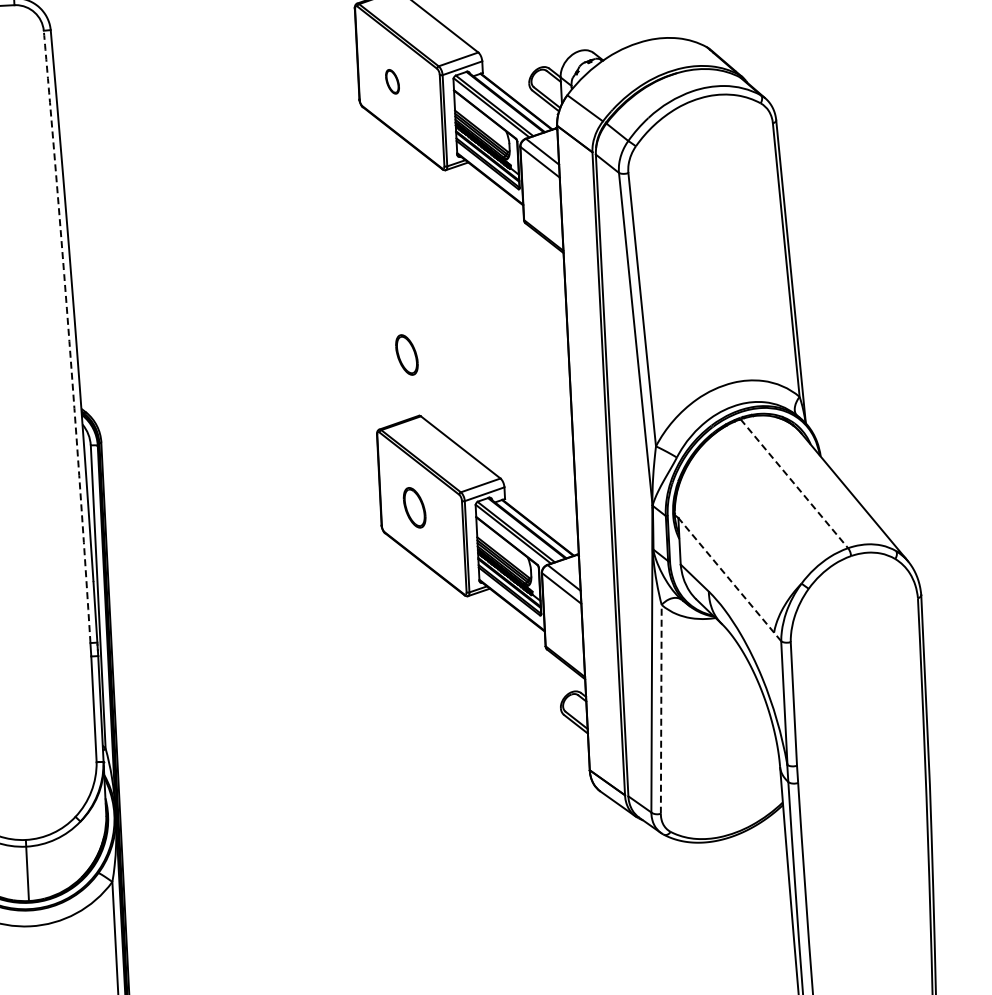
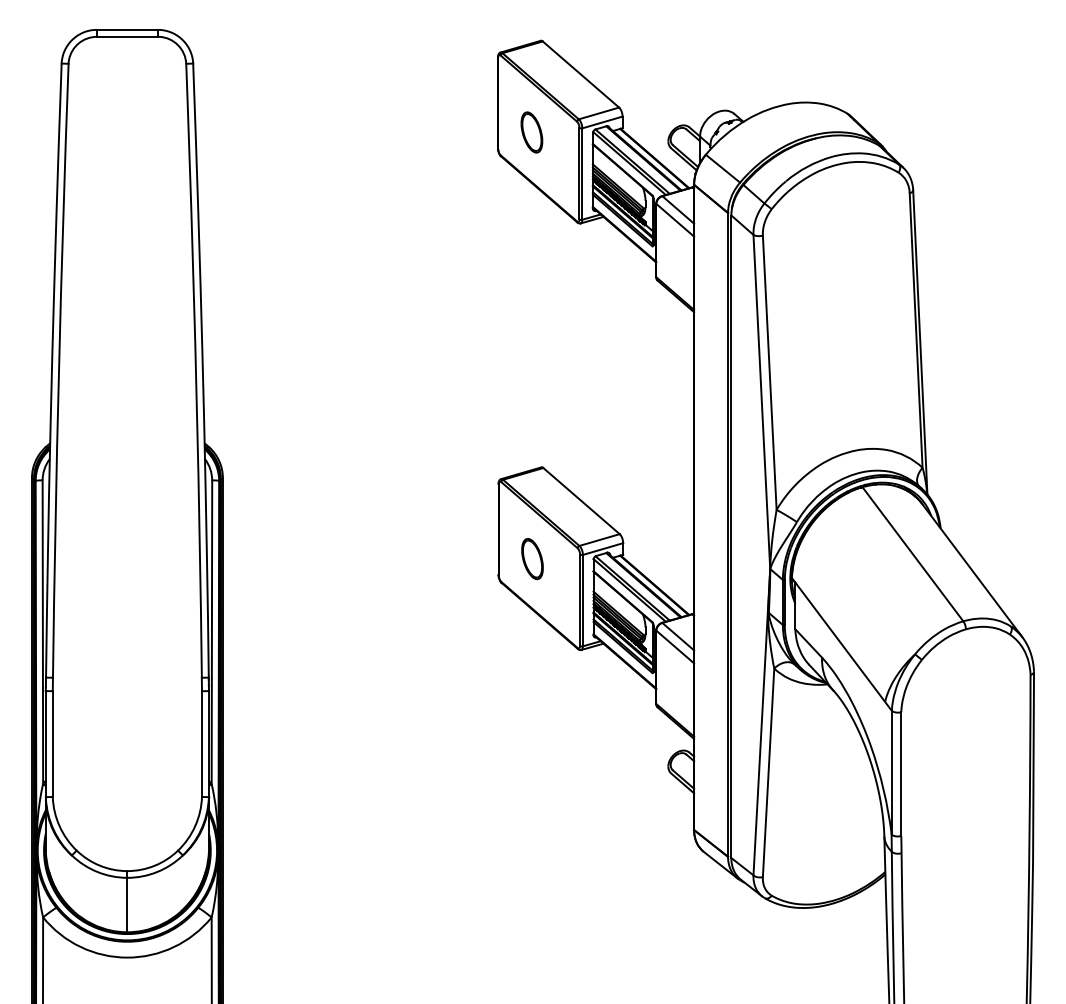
part: (392, 81) -> (531, 132), size x1.67
line: (68, 333) -> (195, 367), dashed -> solid
part: (406, 355) -> (532, 406), removed
line: (793, 484) -> (912, 554), dashed -> solid
line: (727, 576) -> (841, 643), dashed -> solid
line: (661, 709) -> (768, 772), dashed -> solid

